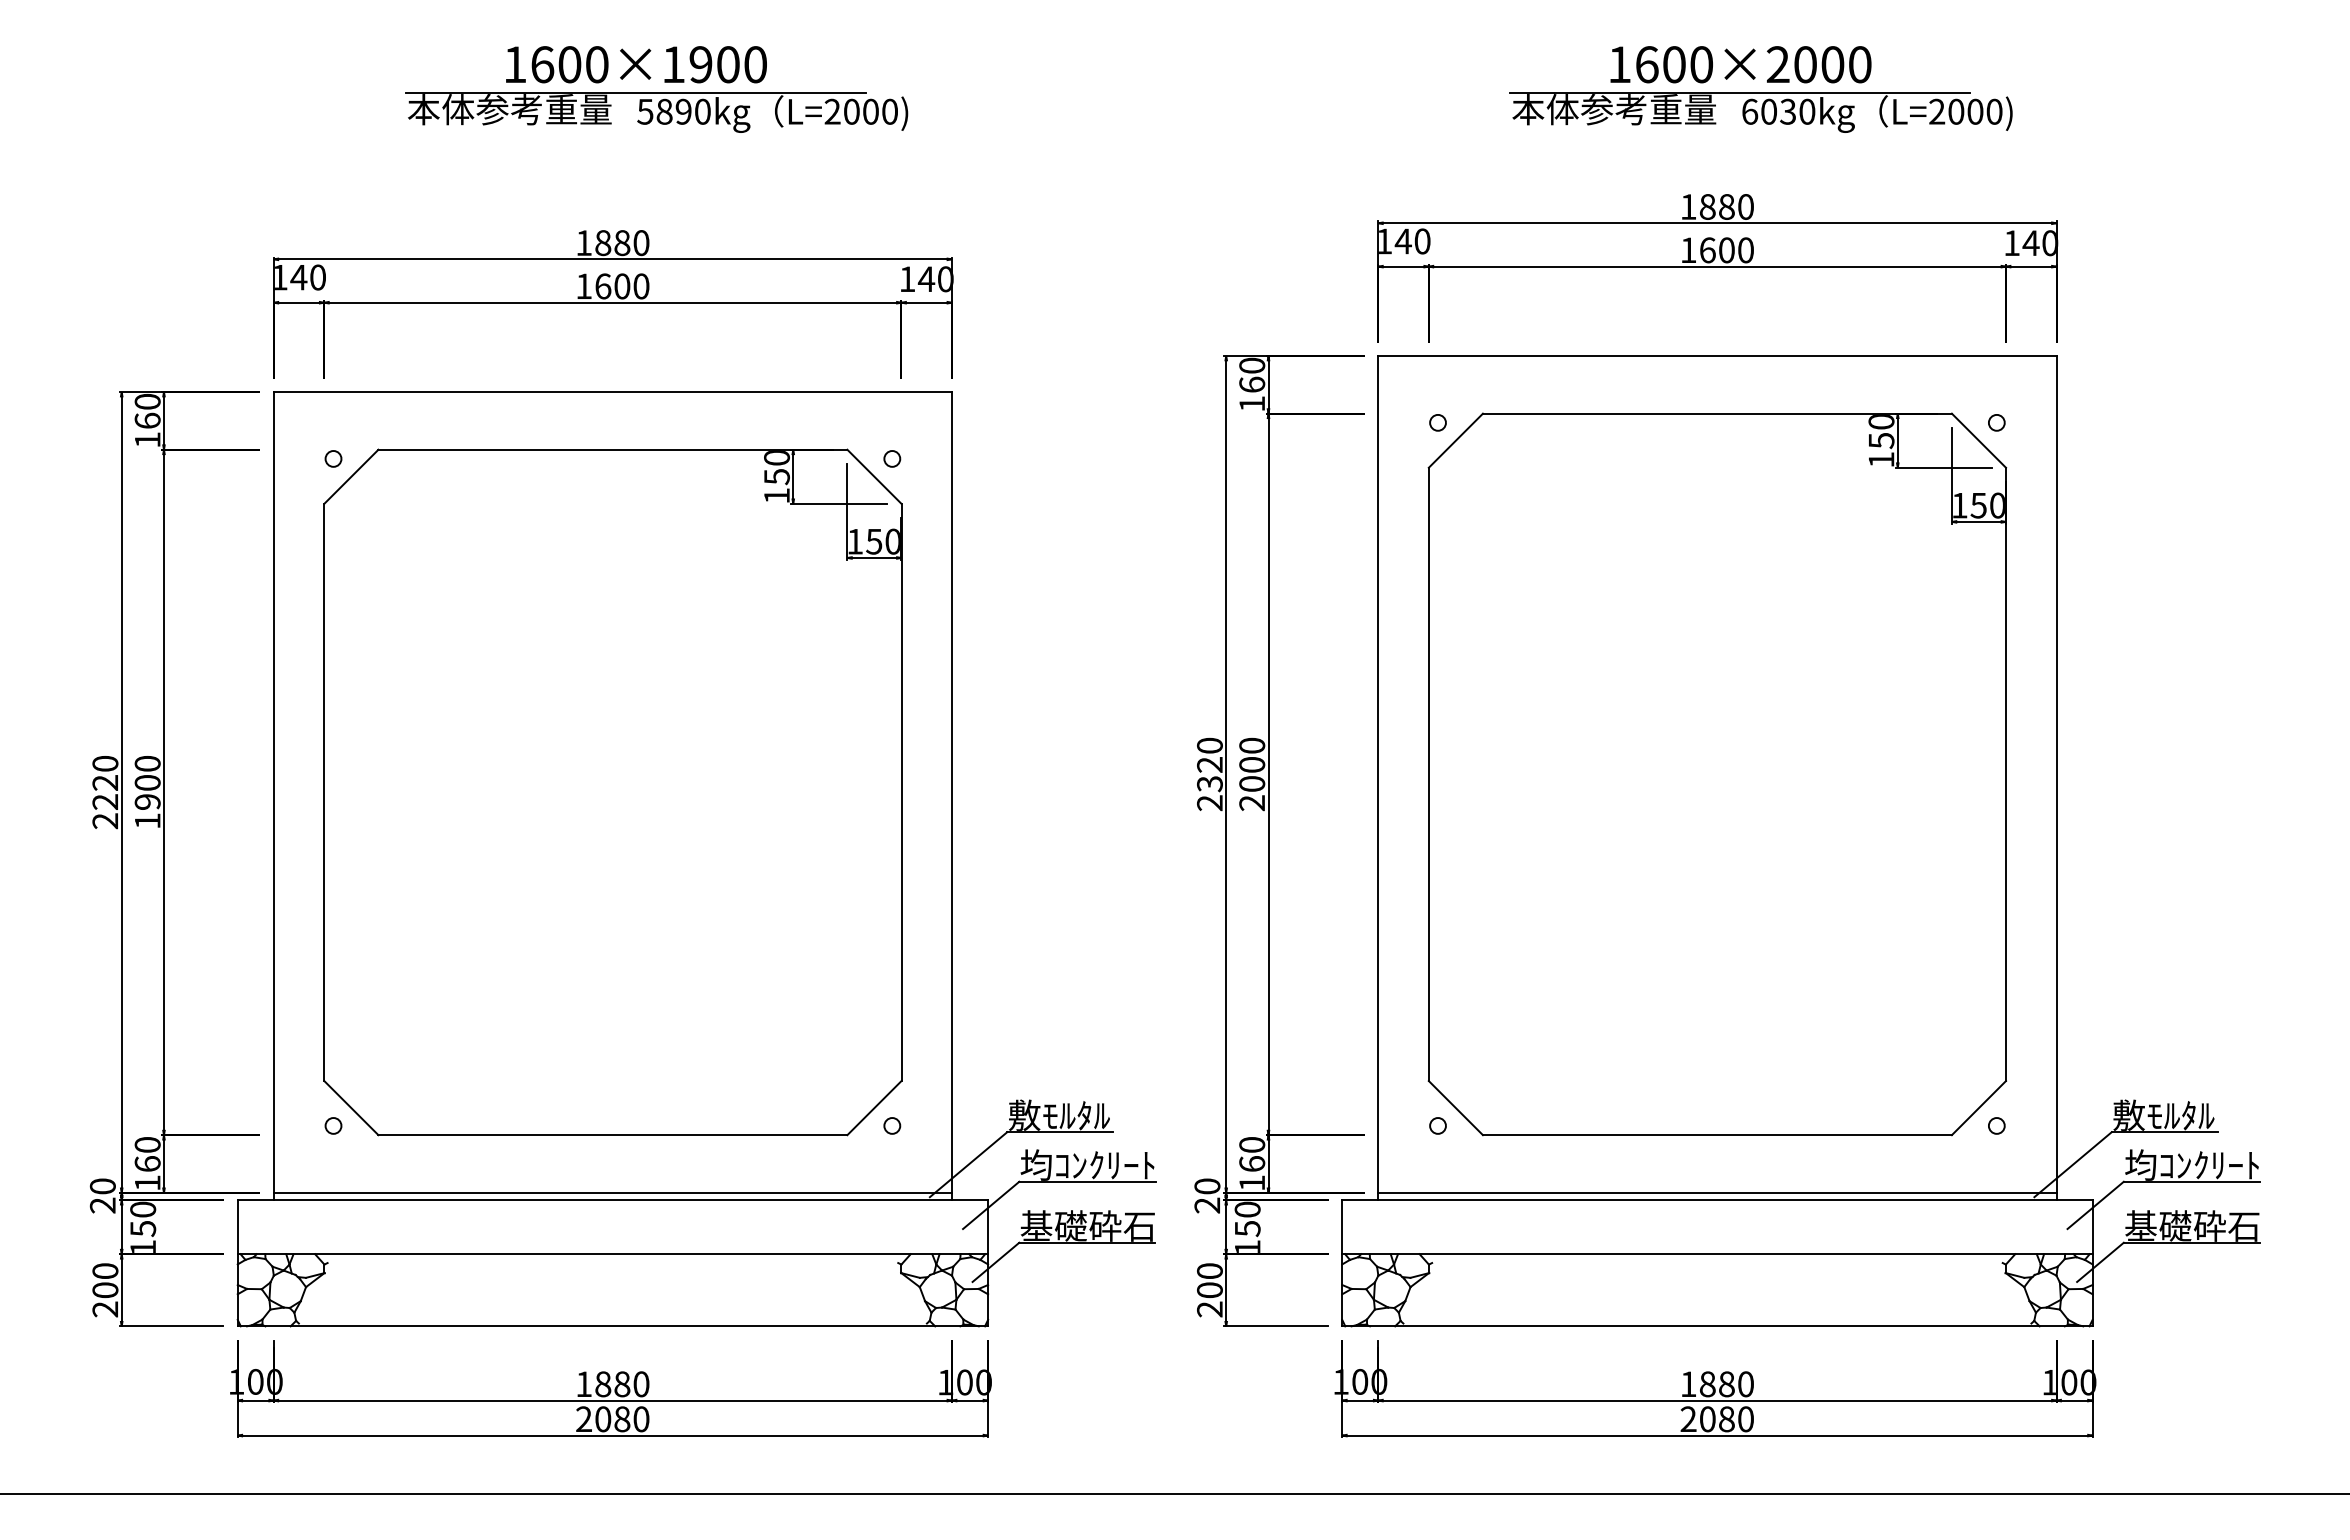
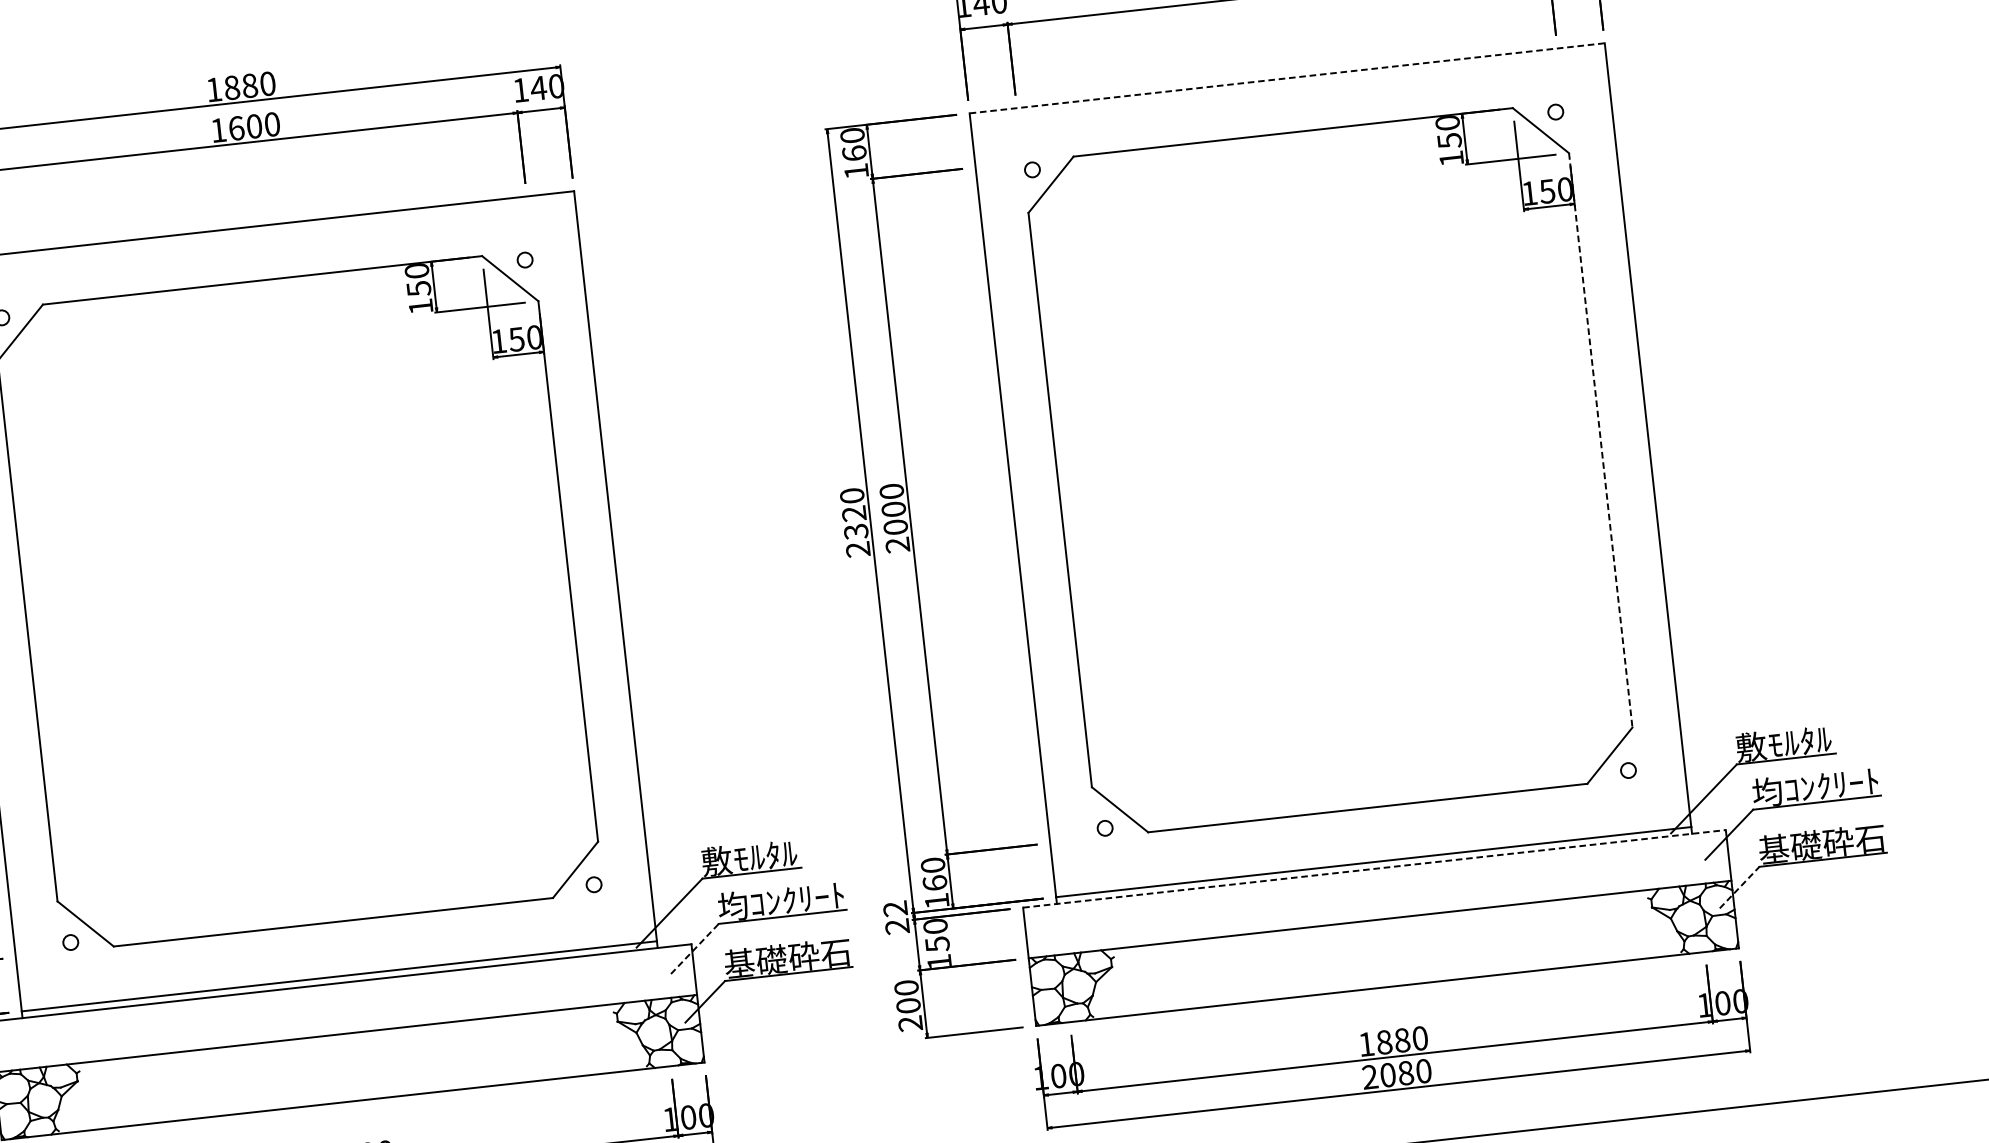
line: (1717, 355) -> (1287, 77), solid -> dashed
line: (2006, 774) -> (1601, 440), solid -> dashed
text: (1207, 1186) -> (895, 908), 20 -> 22
line: (1717, 1200) -> (1374, 869), solid -> dashed
line: (991, 1205) -> (695, 949), solid -> dashed
line: (2100, 1262) -> (1739, 887), solid -> dashed

